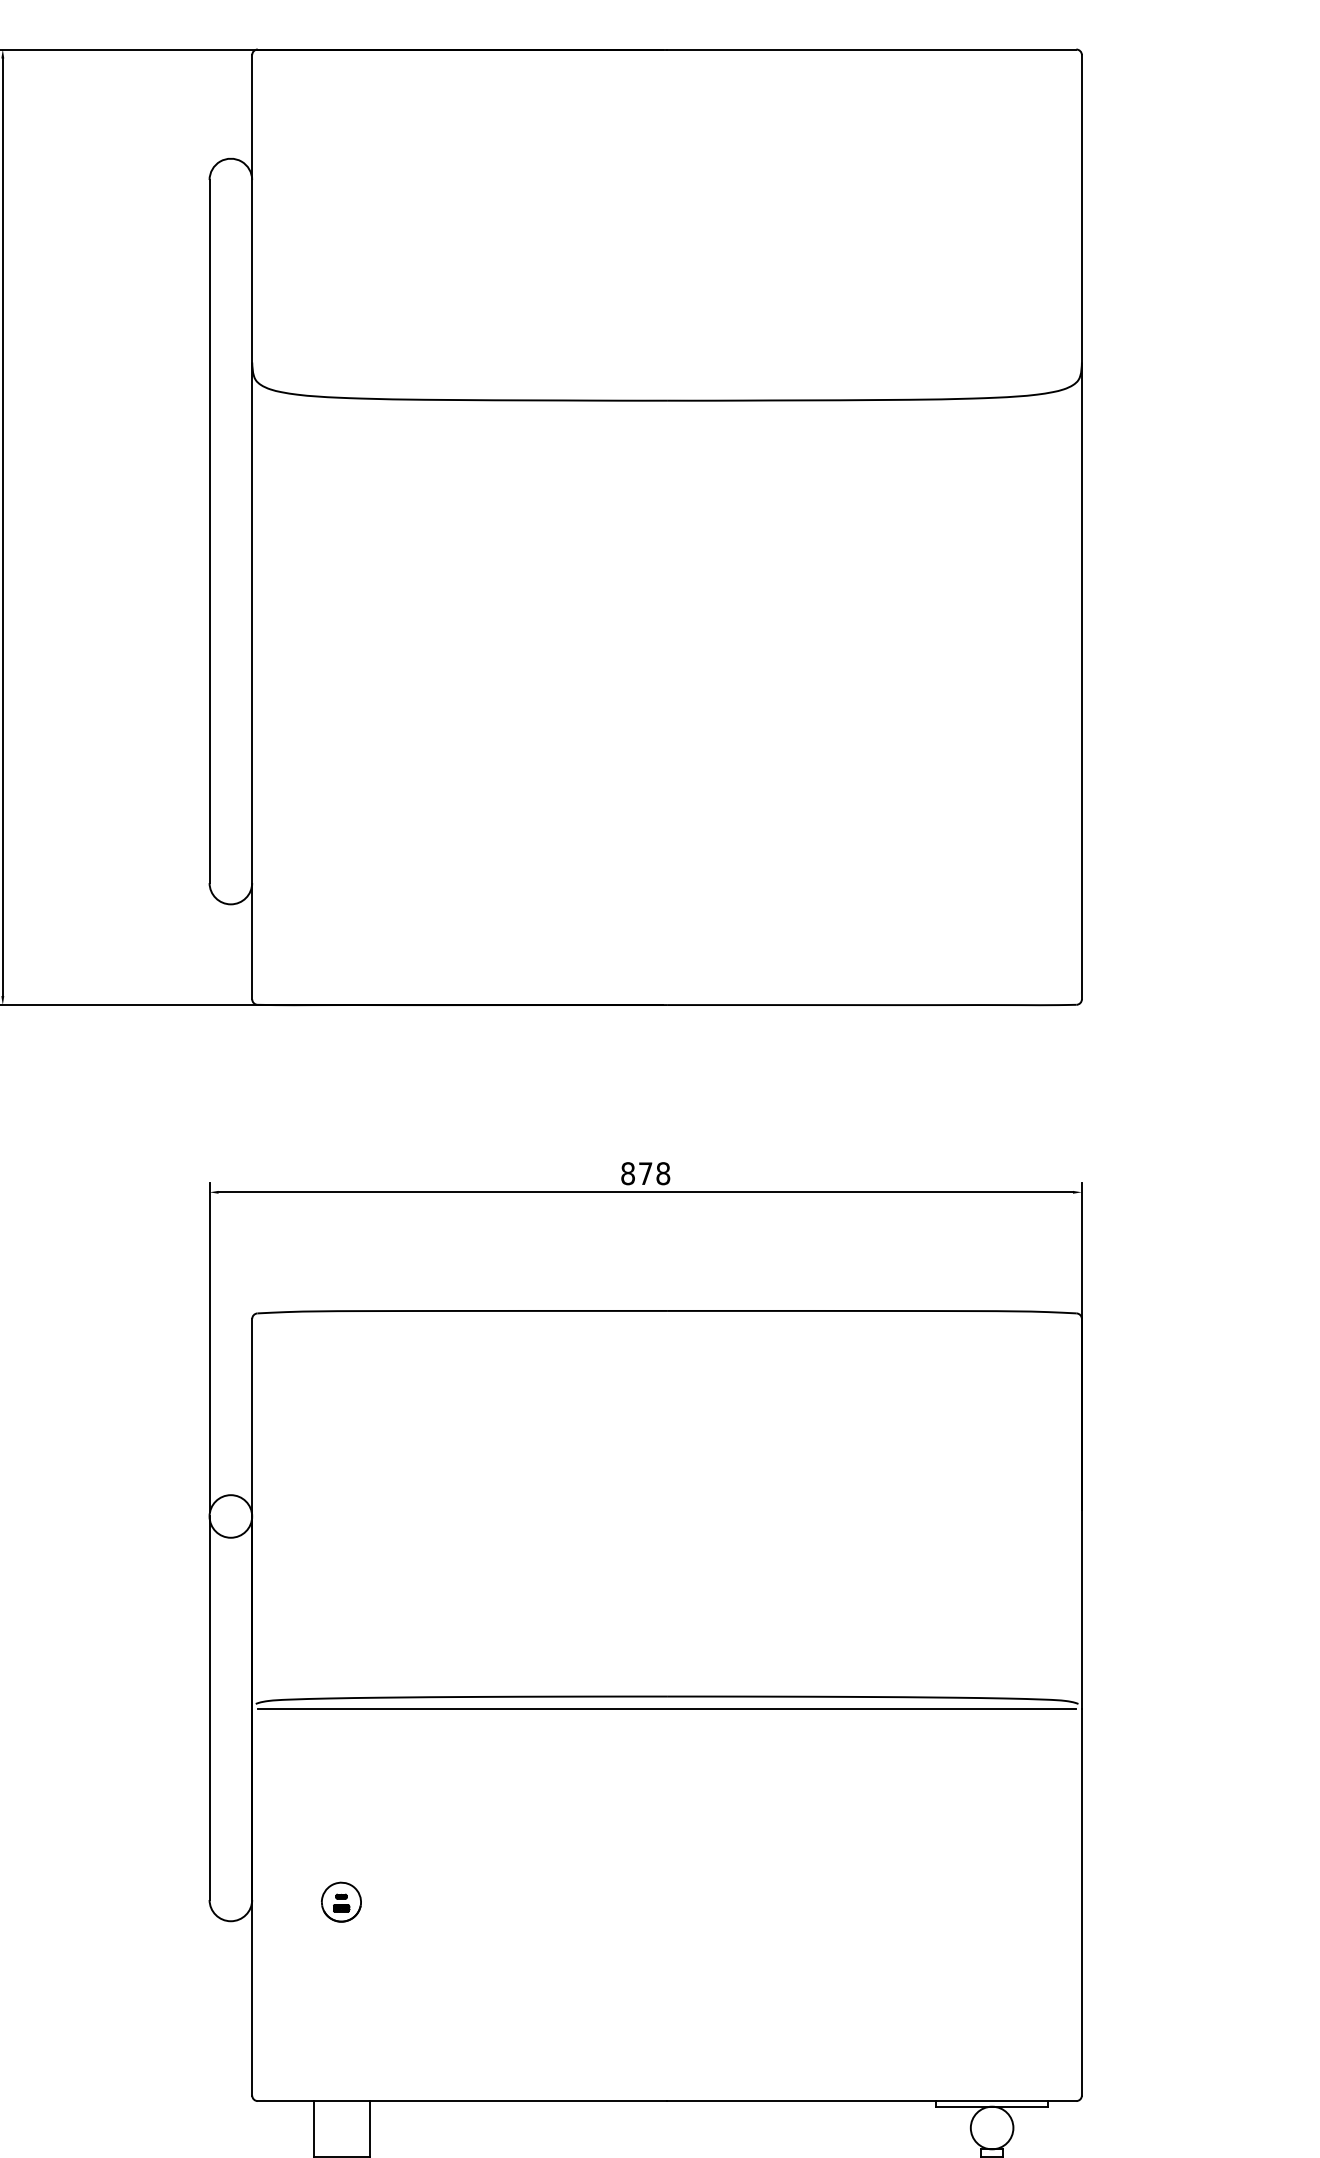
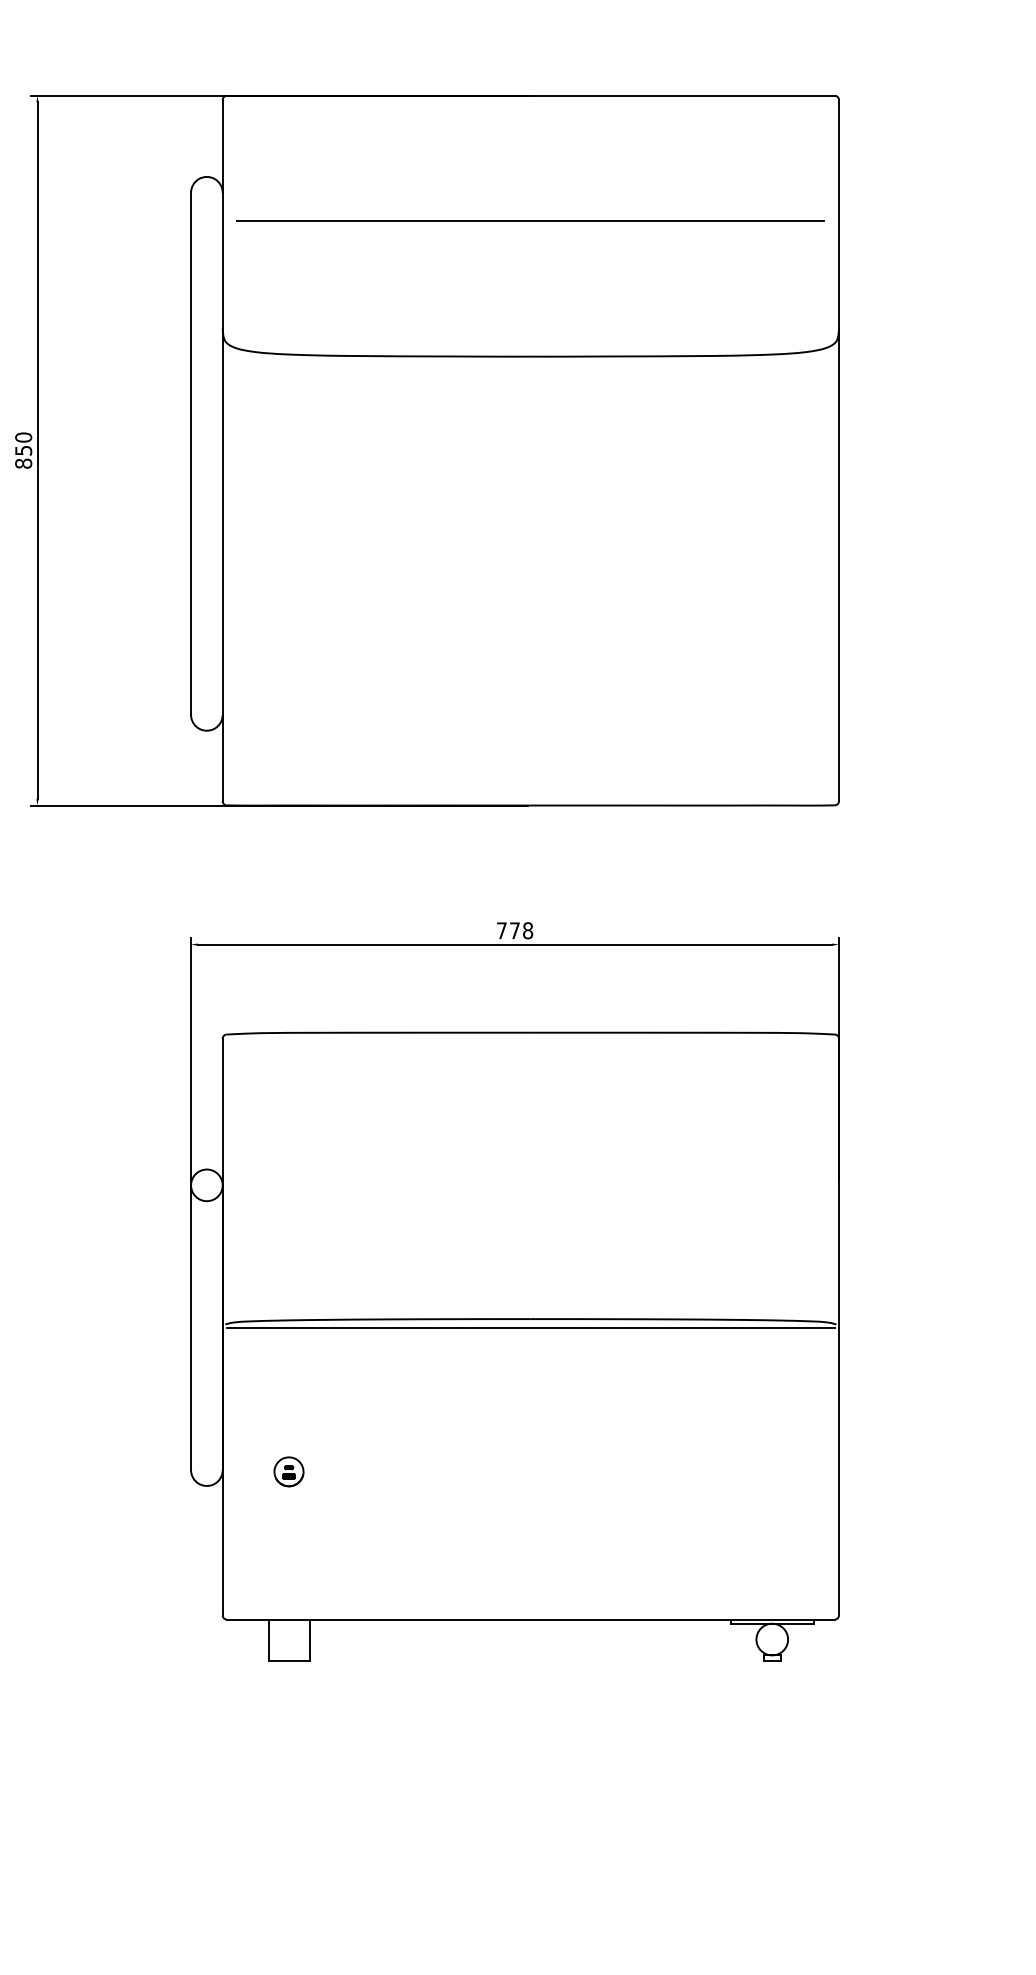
line: (666, 217) -> (530, 220), added
text: (627, 1173) -> (501, 930), 878 -> 778

